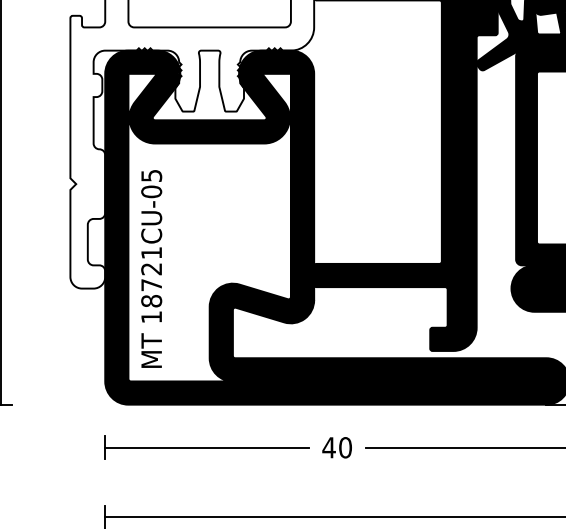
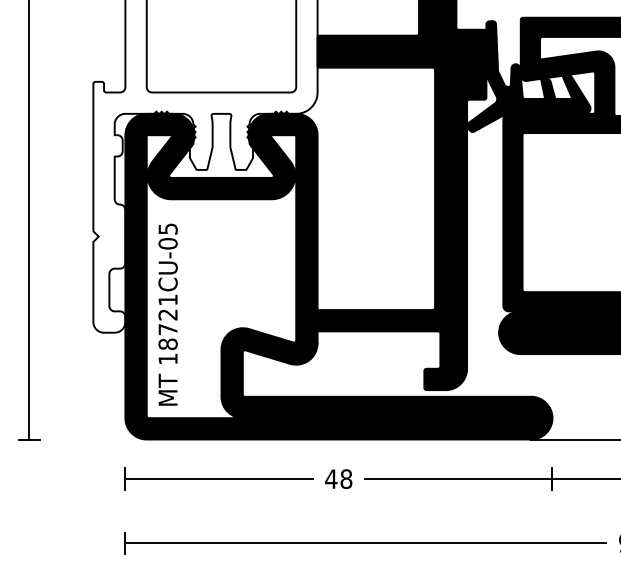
text: (345, 447) -> (346, 478), 40 -> 48

